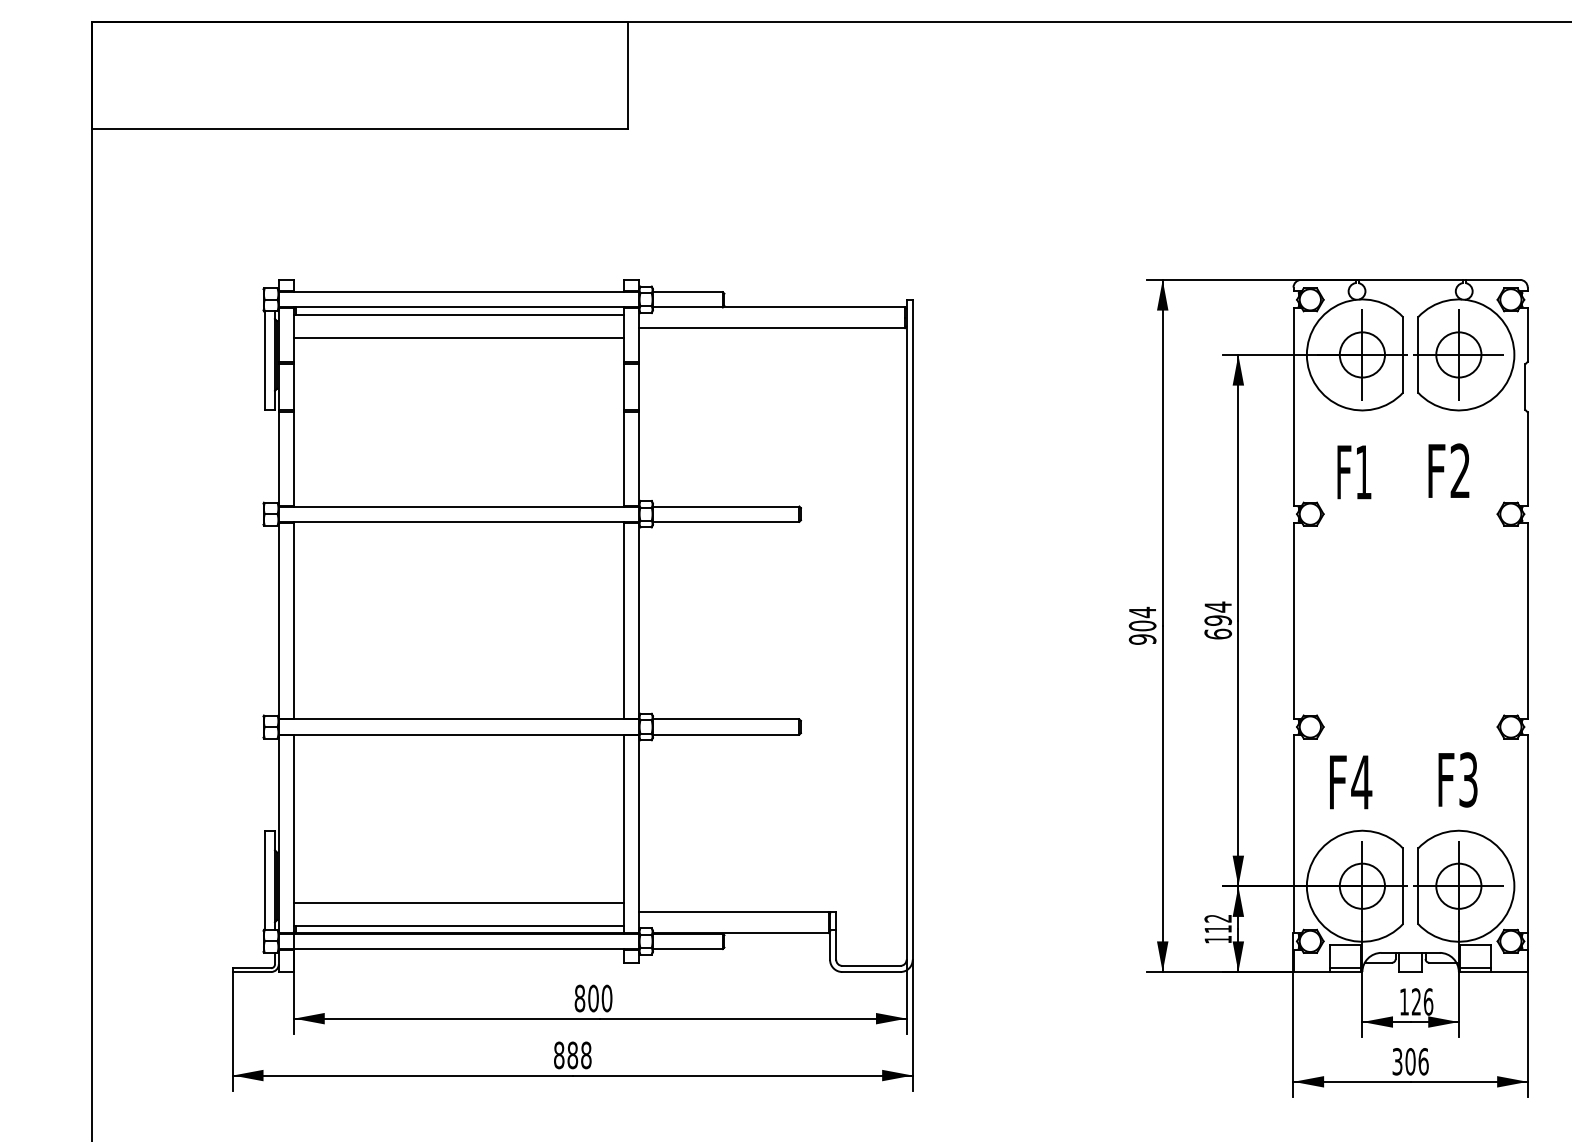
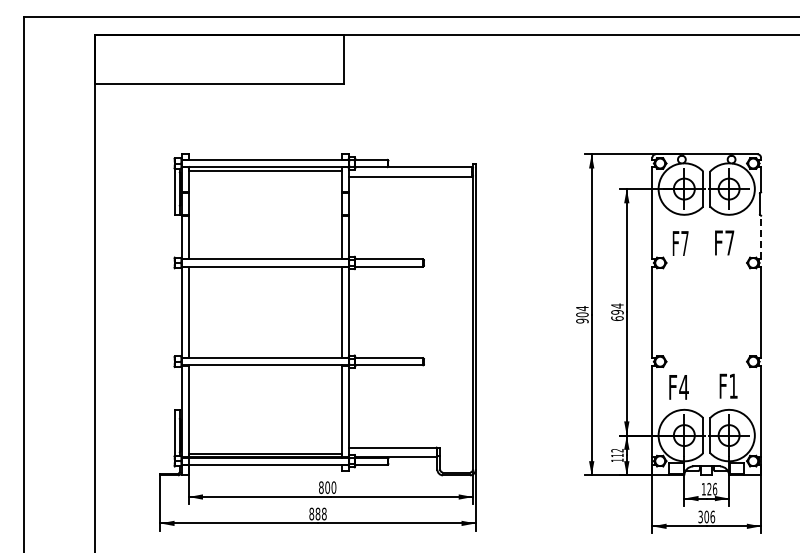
line: (457, 338) -> (264, 181), removed
line: (1528, 459) -> (761, 237), solid -> dashed
text: (1459, 470) -> (729, 242), F2 -> F7
text: (1362, 472) -> (684, 243), F1 -> F7
text: (1468, 780) -> (733, 386), F3 -> F1
line: (457, 903) -> (264, 443), removed

